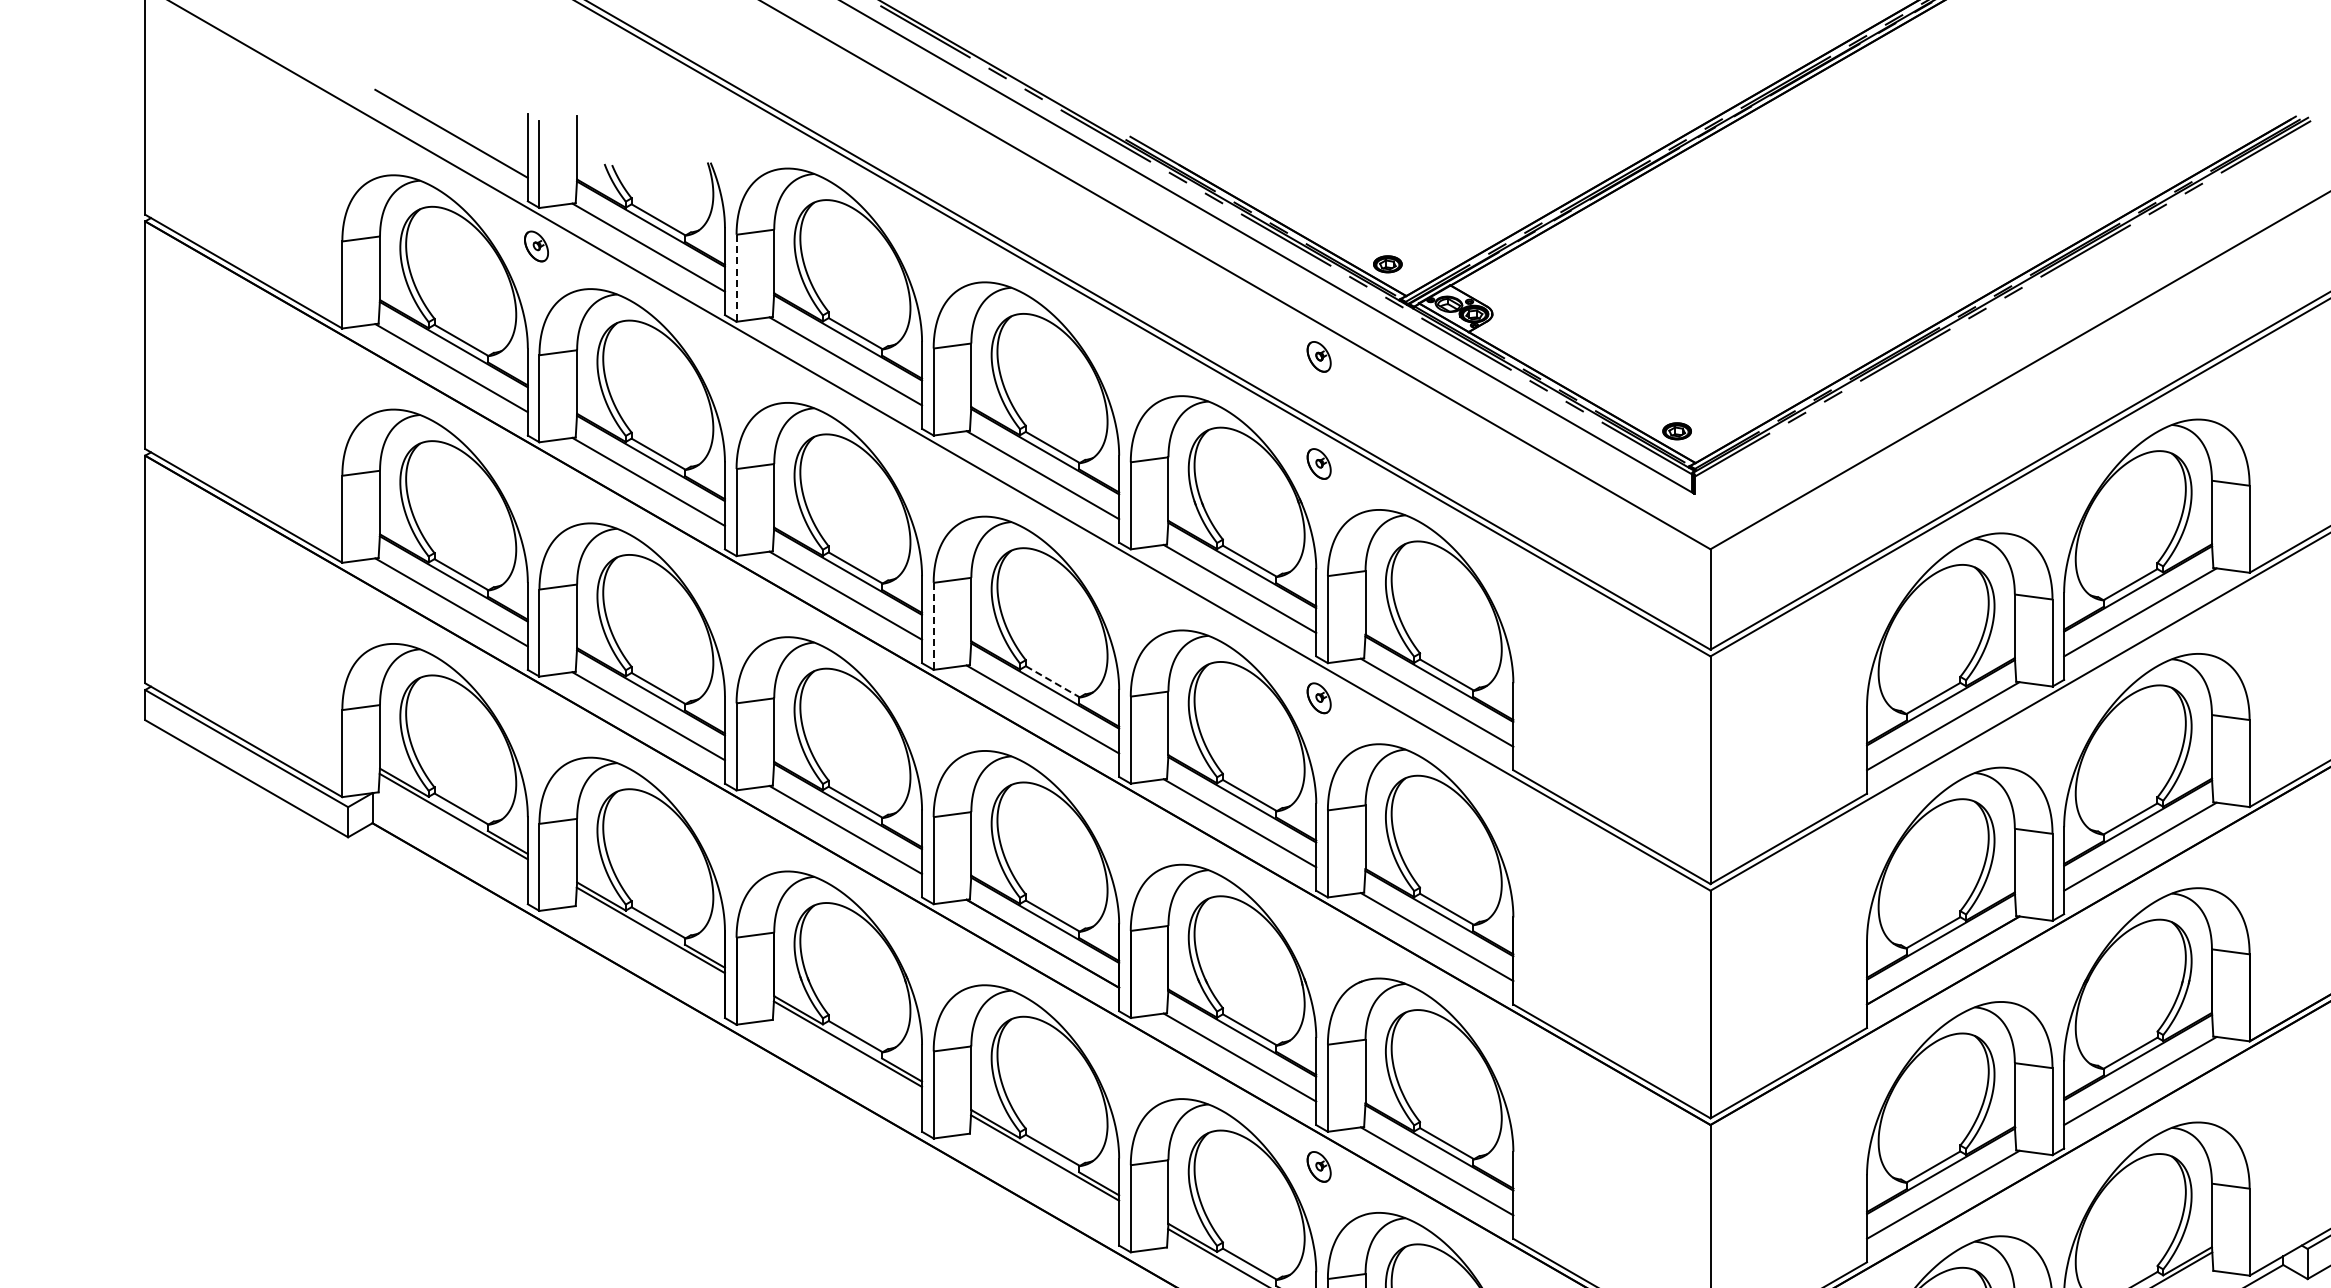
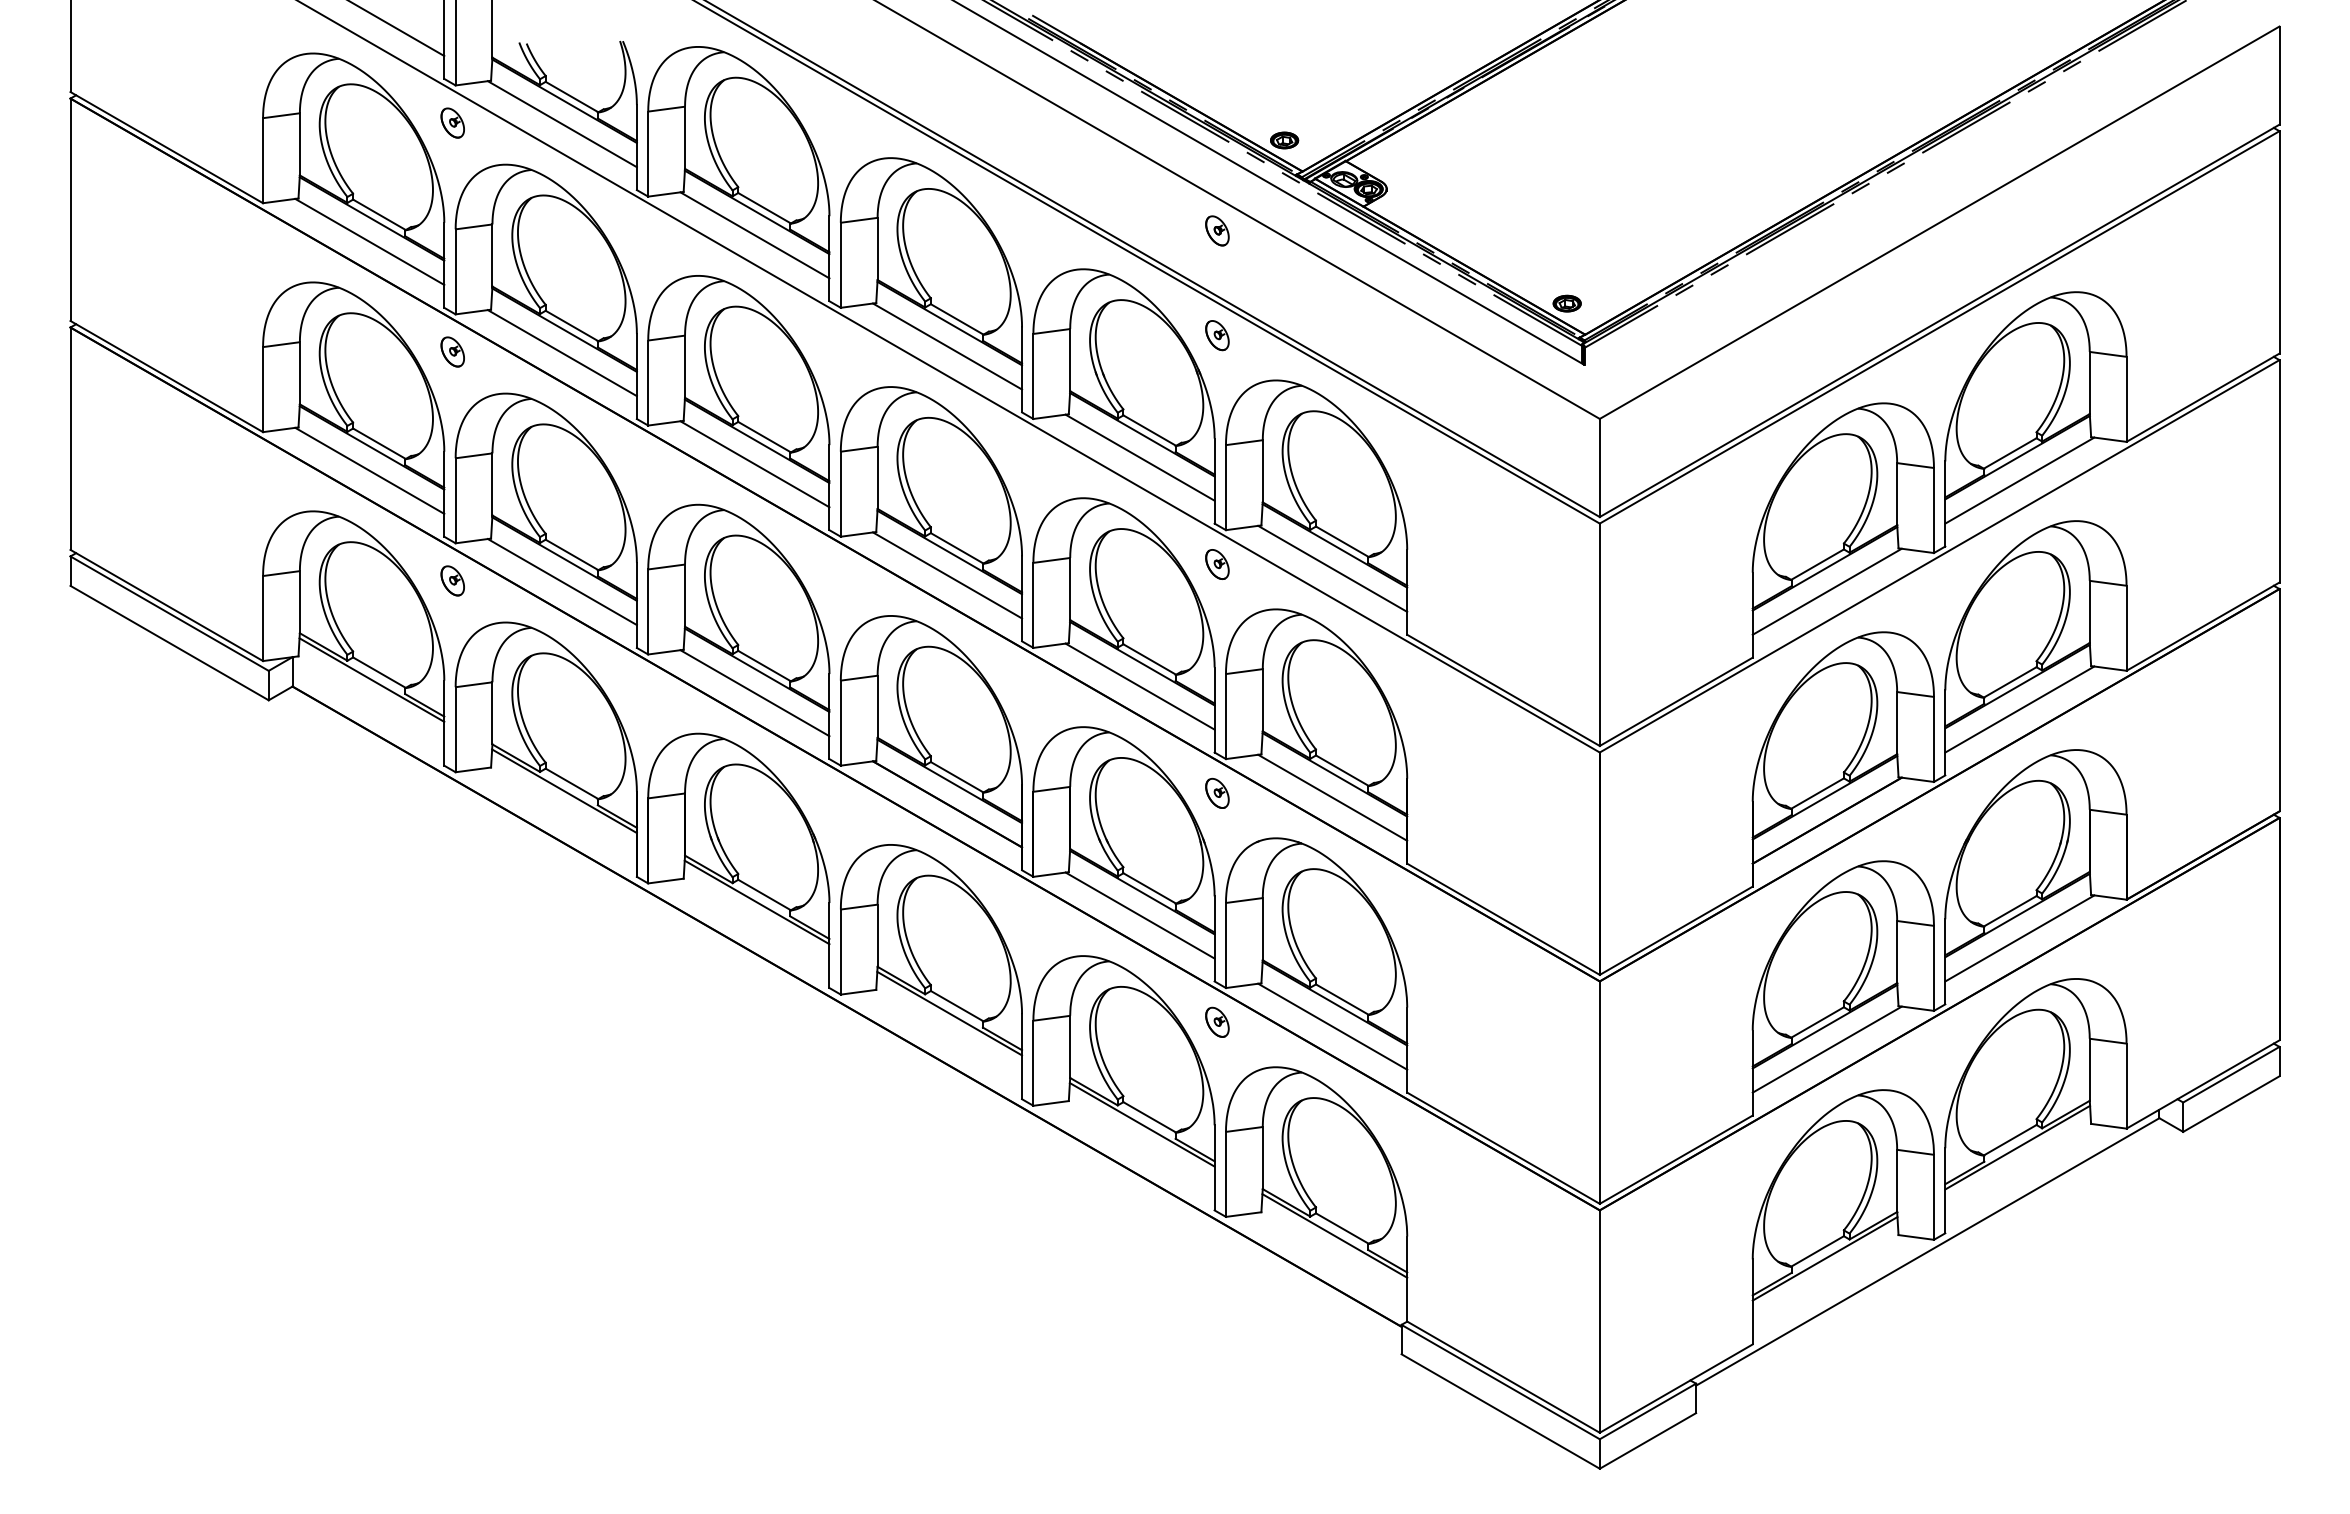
line: (736, 278) -> (648, 154), dashed -> solid
part: (536, 480) -> (452, 351), added
line: (933, 626) -> (840, 494), dashed -> solid
line: (1053, 681) -> (957, 548), dashed -> solid
part: (536, 714) -> (452, 580), added
part: (1319, 931) -> (1217, 792), added

